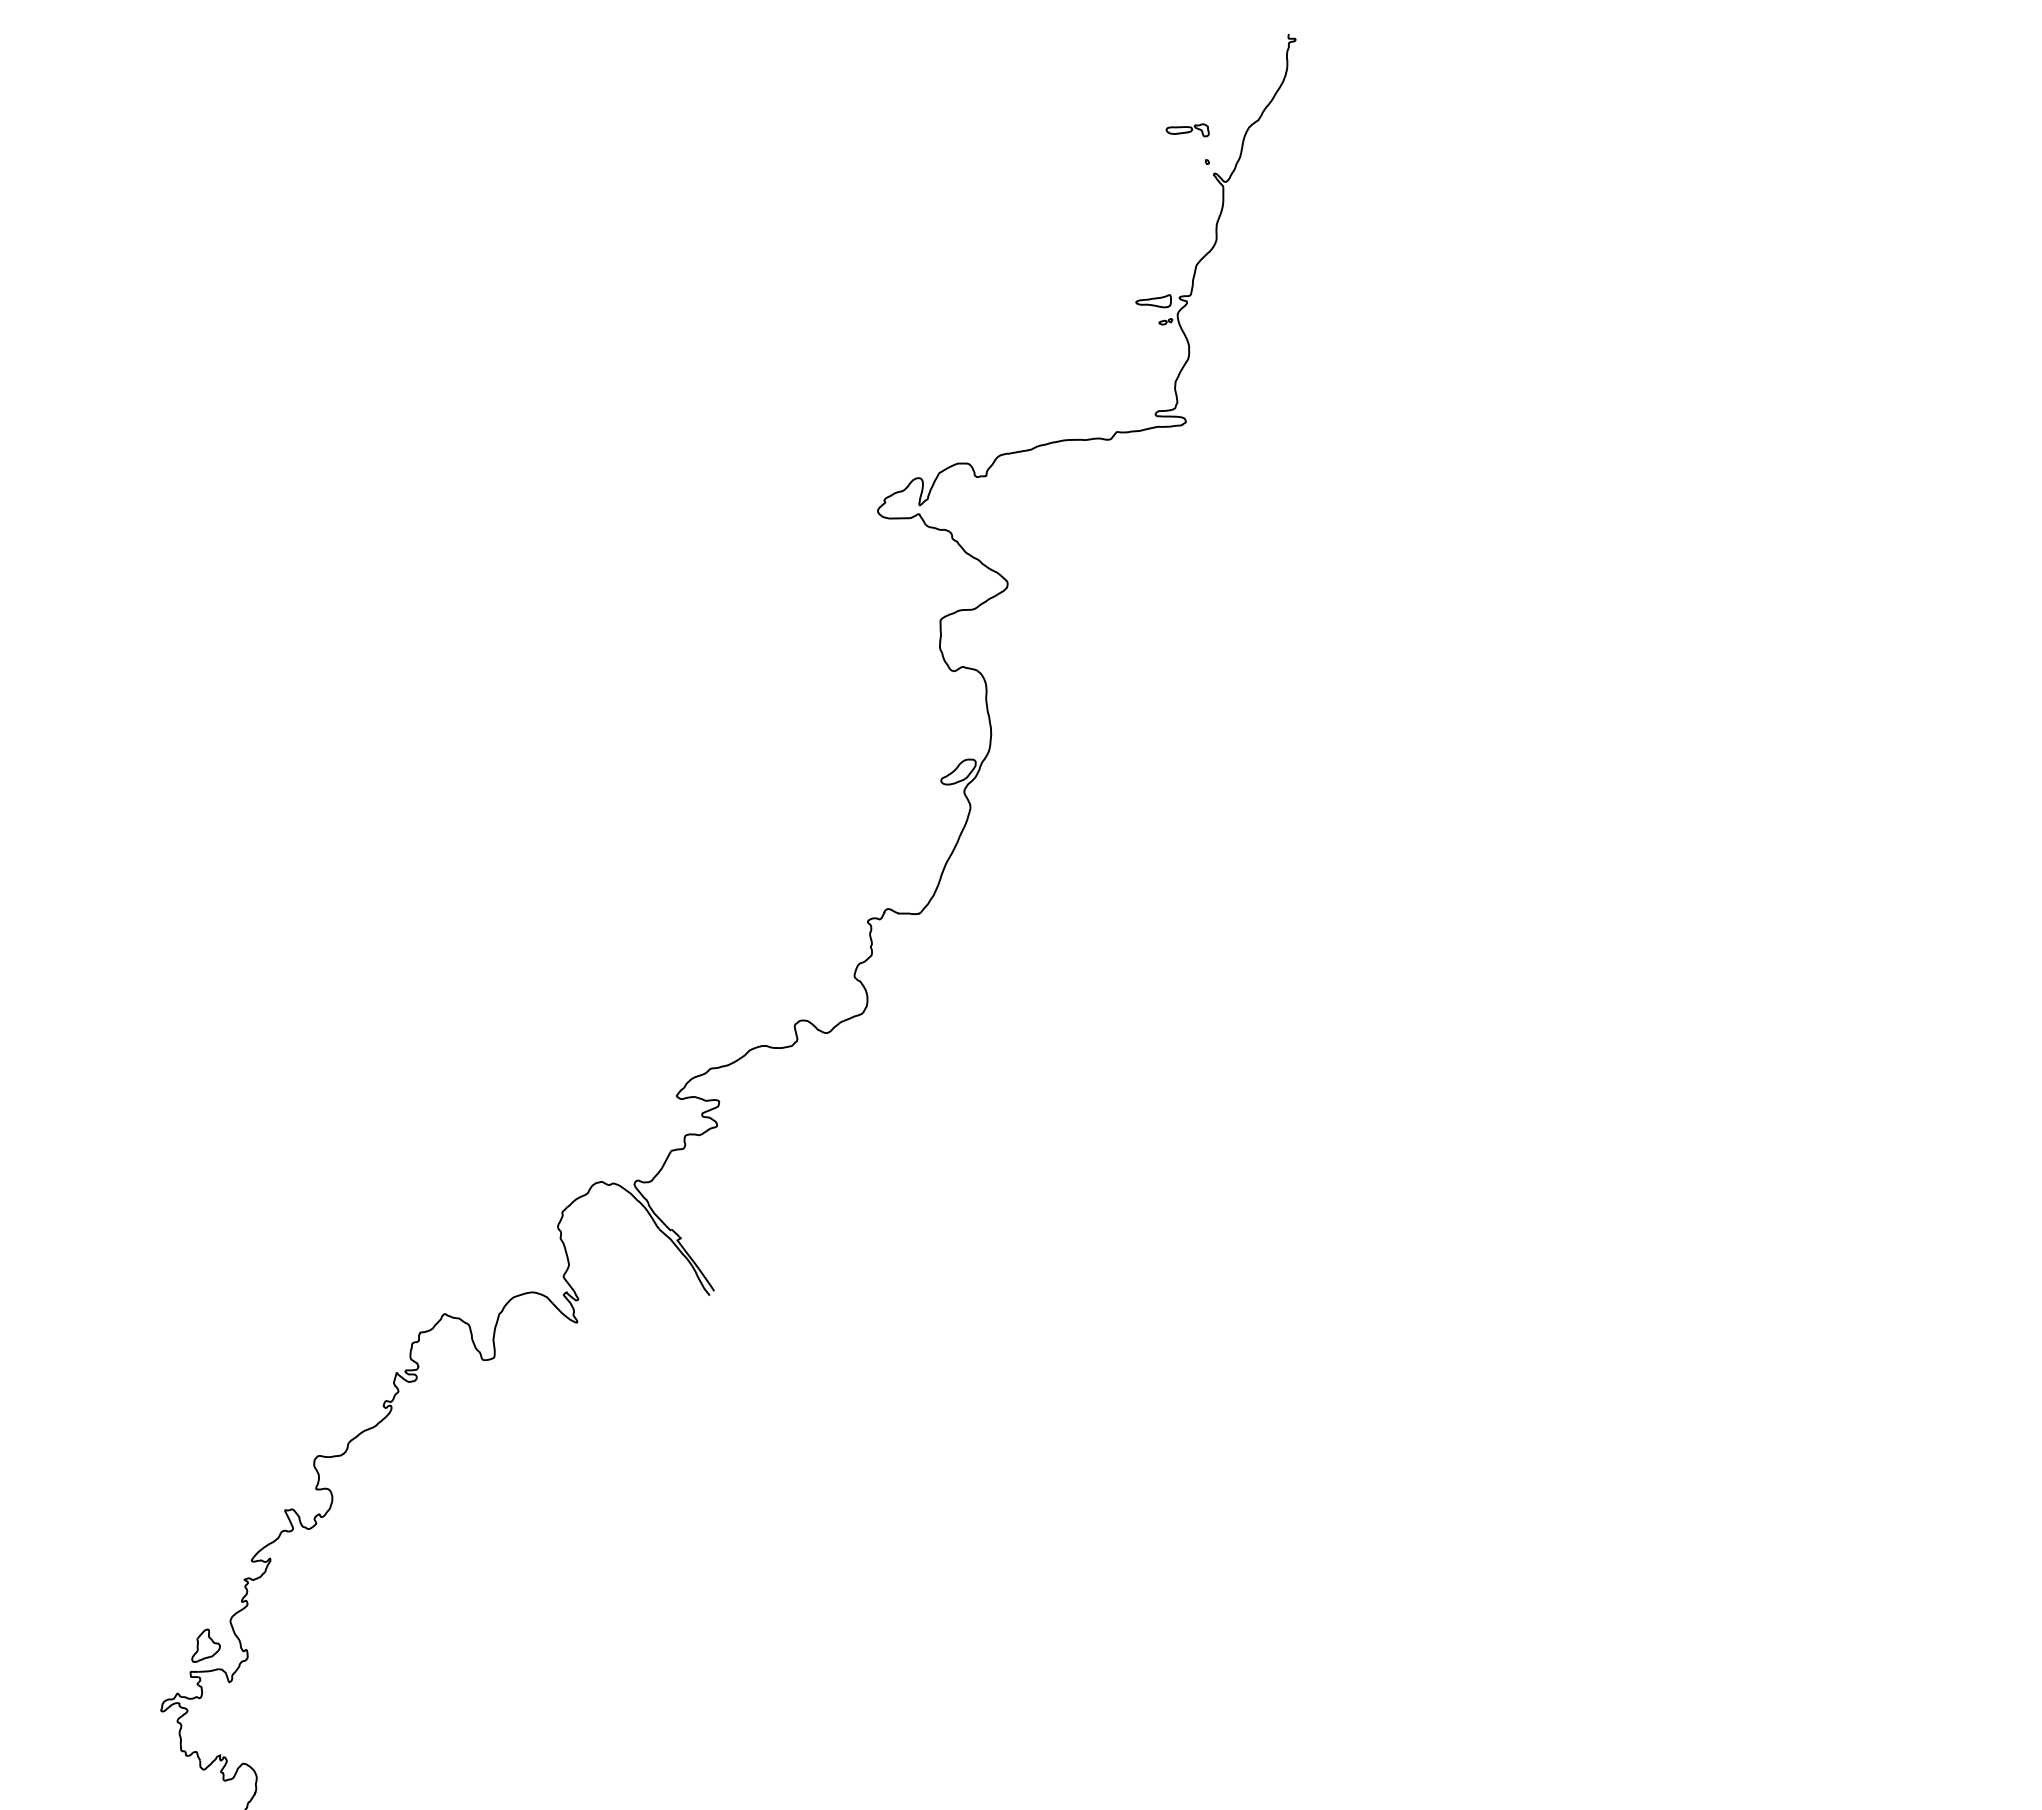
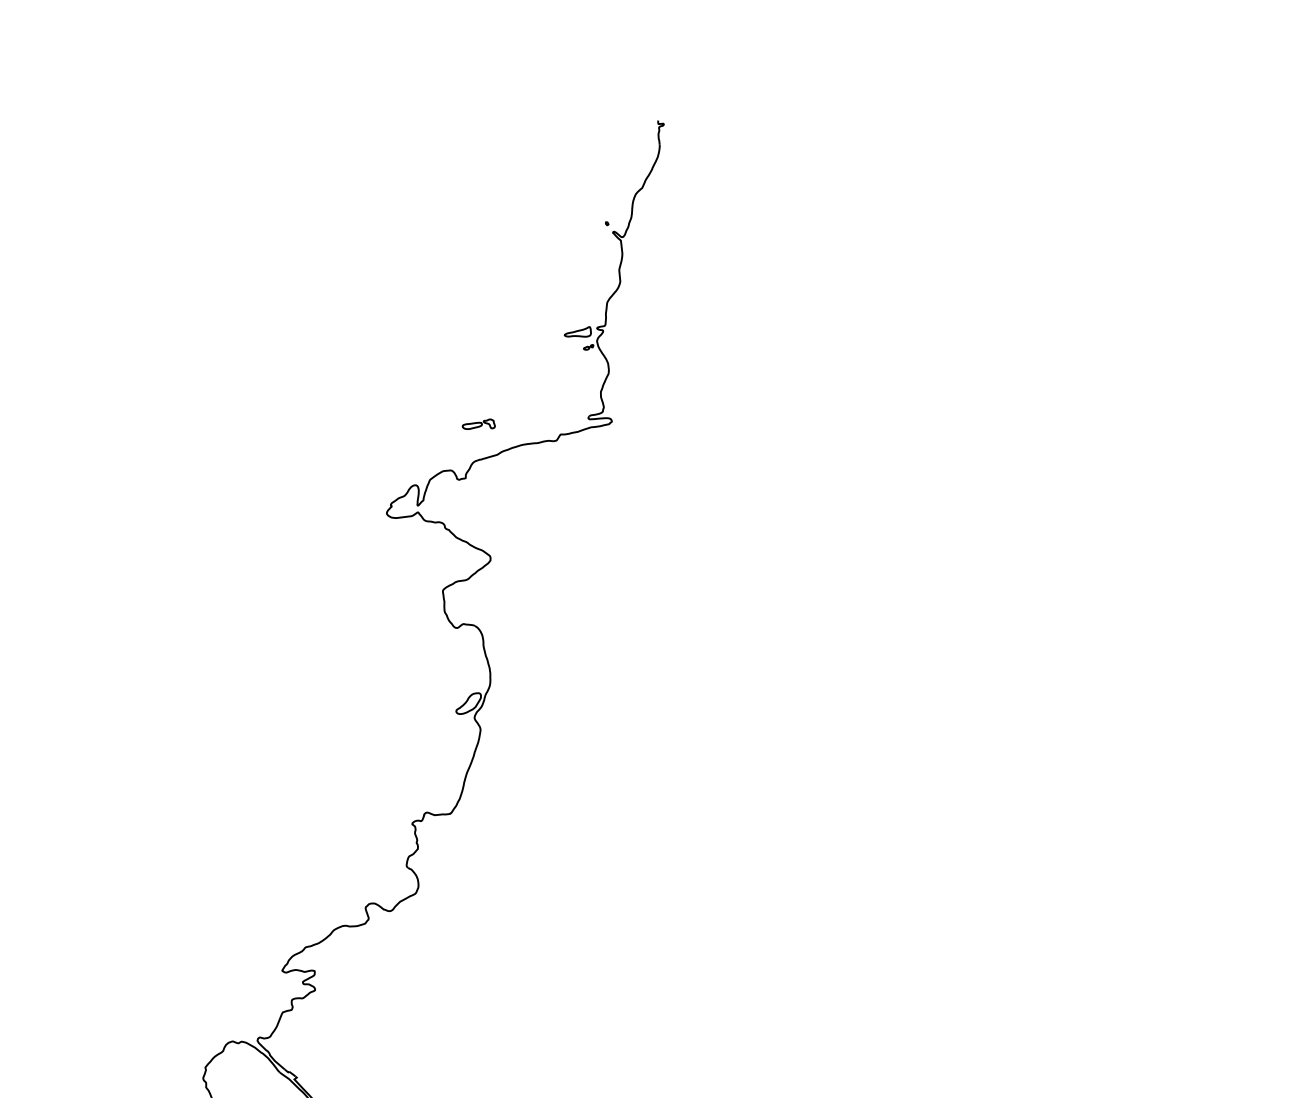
part: (1187, 130) -> (478, 425), moved

